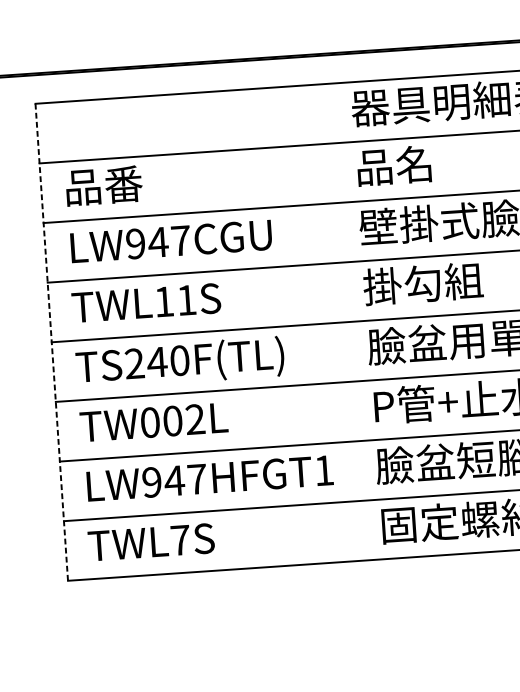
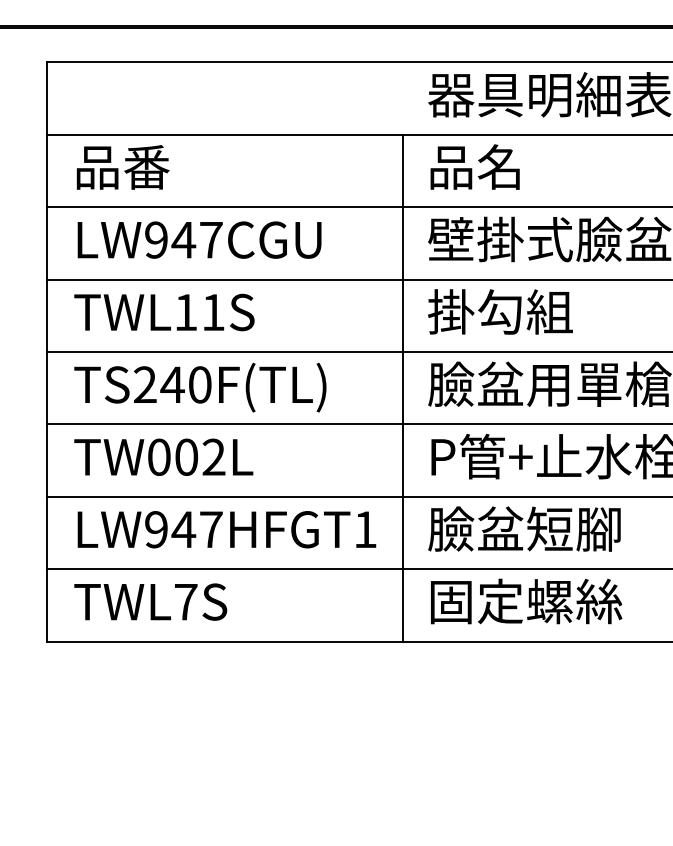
line: (51, 342) -> (46, 352), dashed -> solid
line: (347, 351) -> (403, 387), added

